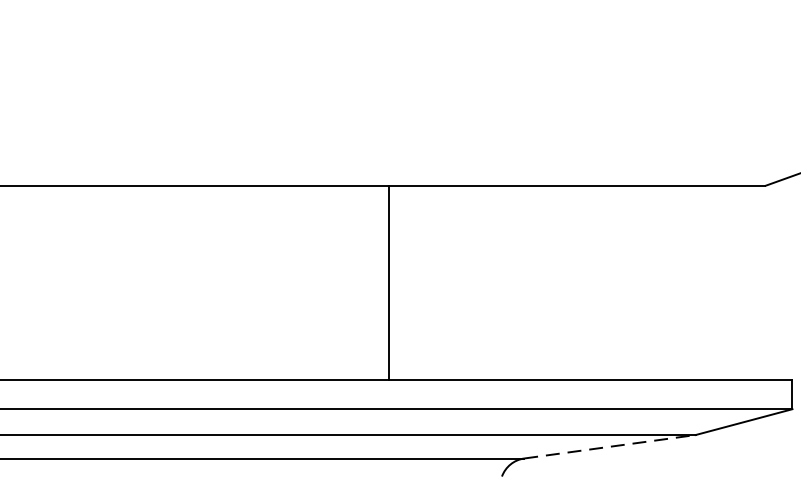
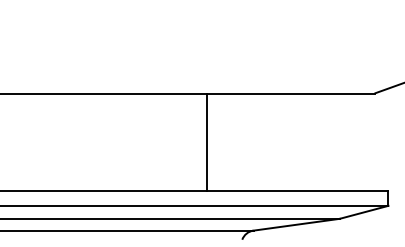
line: (389, 283) -> (207, 142), moved
line: (609, 446) -> (296, 224), dashed -> solid

